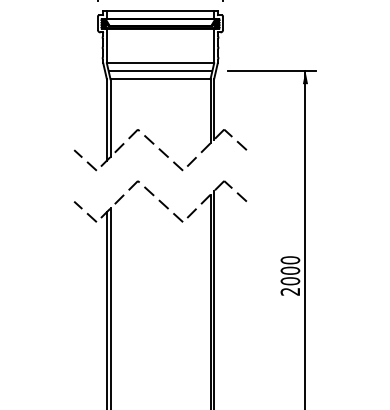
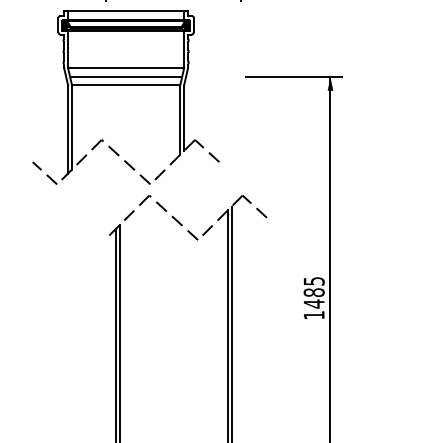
part: (160, 79) -> (126, 85), moved
line: (85, 211) -> (92, 228), removed
text: (290, 275) -> (314, 297), 2000 -> 1485

